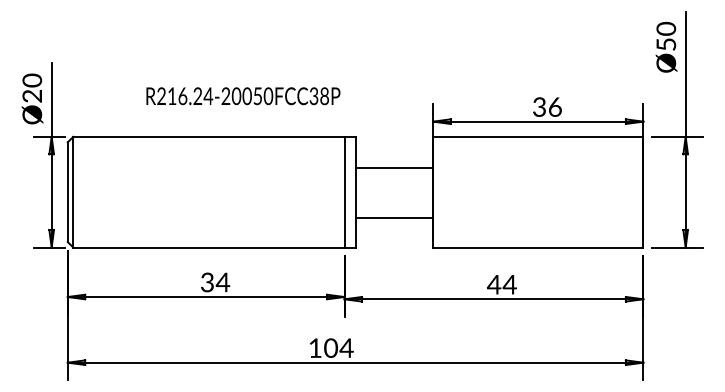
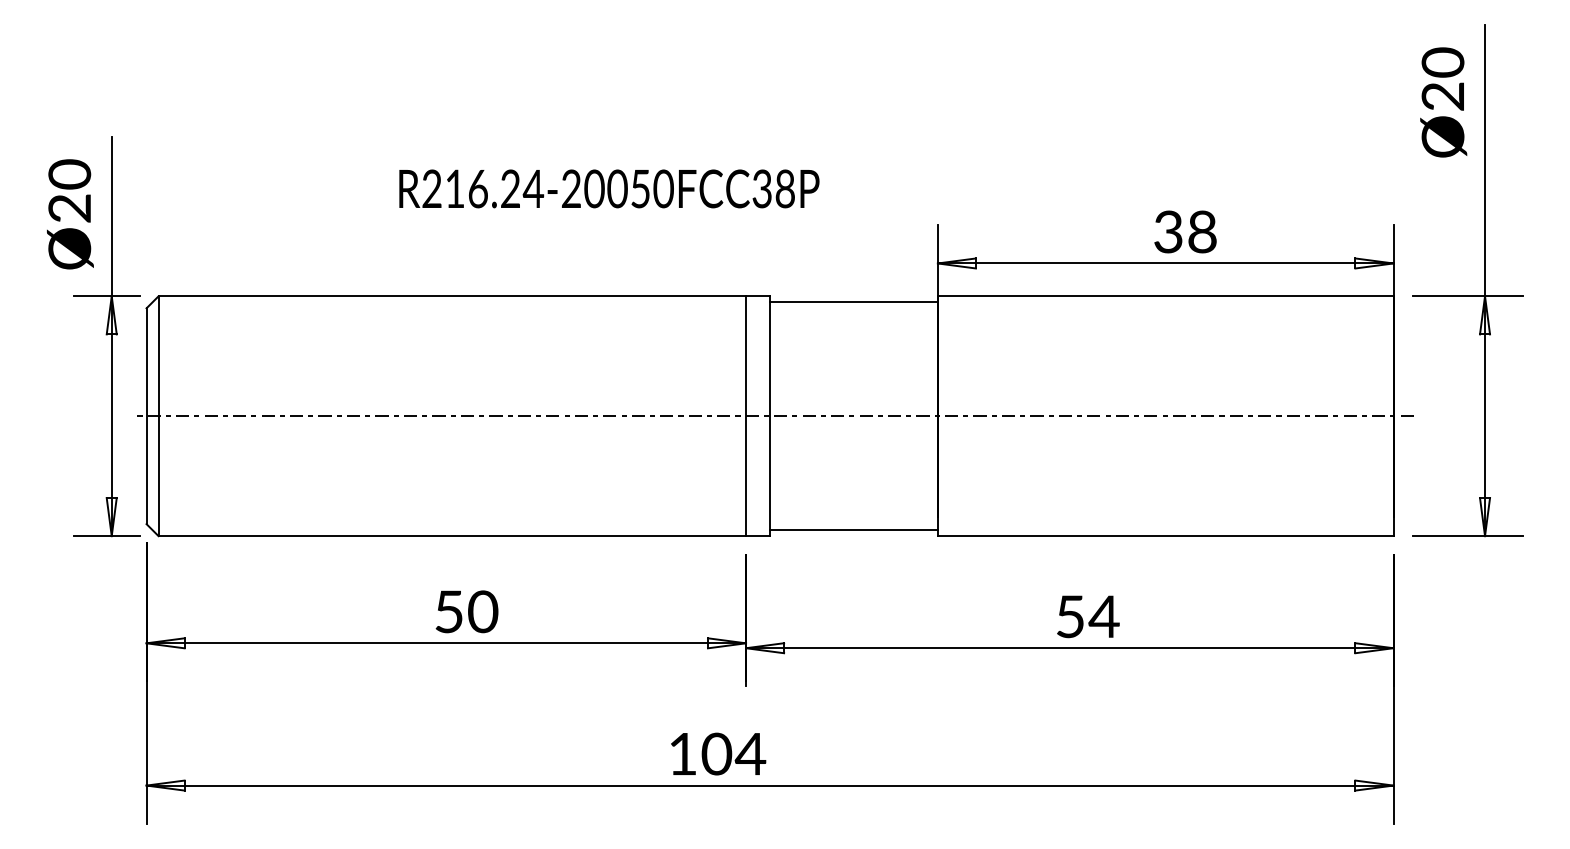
text: (666, 44) -> (1443, 96), Ø50 -> Ø20
text: (243, 96) -> (609, 189), moved
text: (554, 106) -> (1200, 230), 36 -> 38
line: (394, 167) -> (854, 302), moved
line: (357, 192) -> (774, 416), added
line: (394, 217) -> (854, 529), moved
text: (215, 282) -> (466, 611), 34 -> 50
text: (493, 284) -> (1068, 616), 44 -> 54

